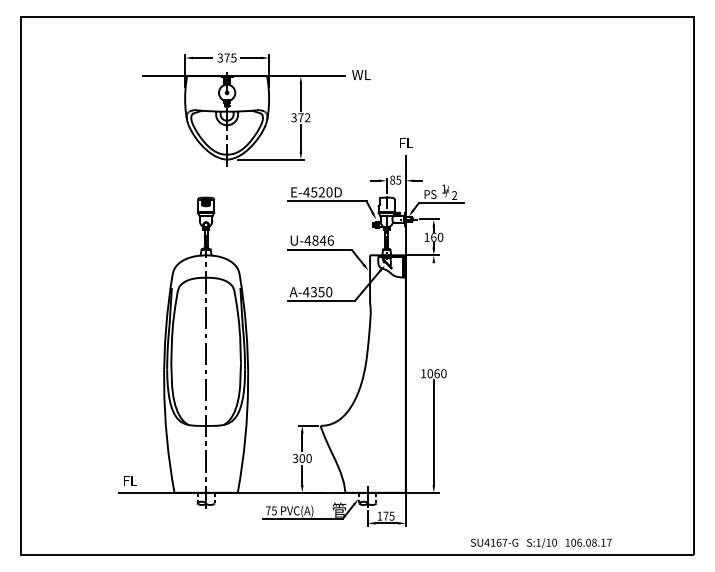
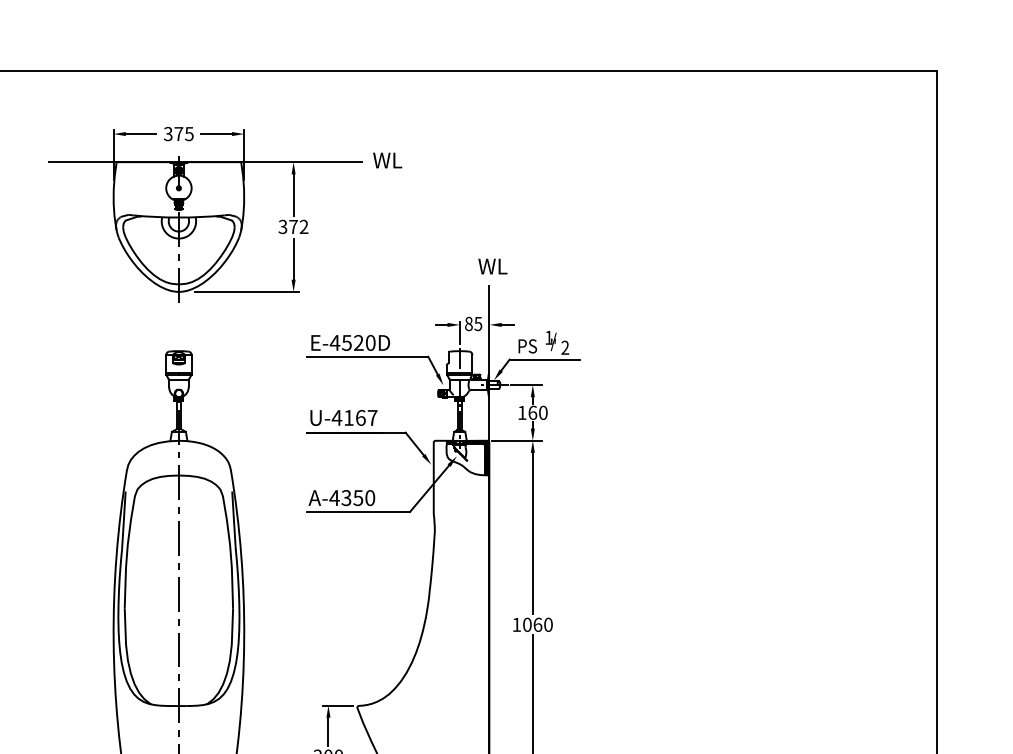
part: (256, 109) -> (224, 214), moved
text: (407, 143) -> (491, 266), FL -> WL
text: (322, 240) -> (359, 417), U-4846 -> U-4167
line: (433, 314) -> (532, 532), added

